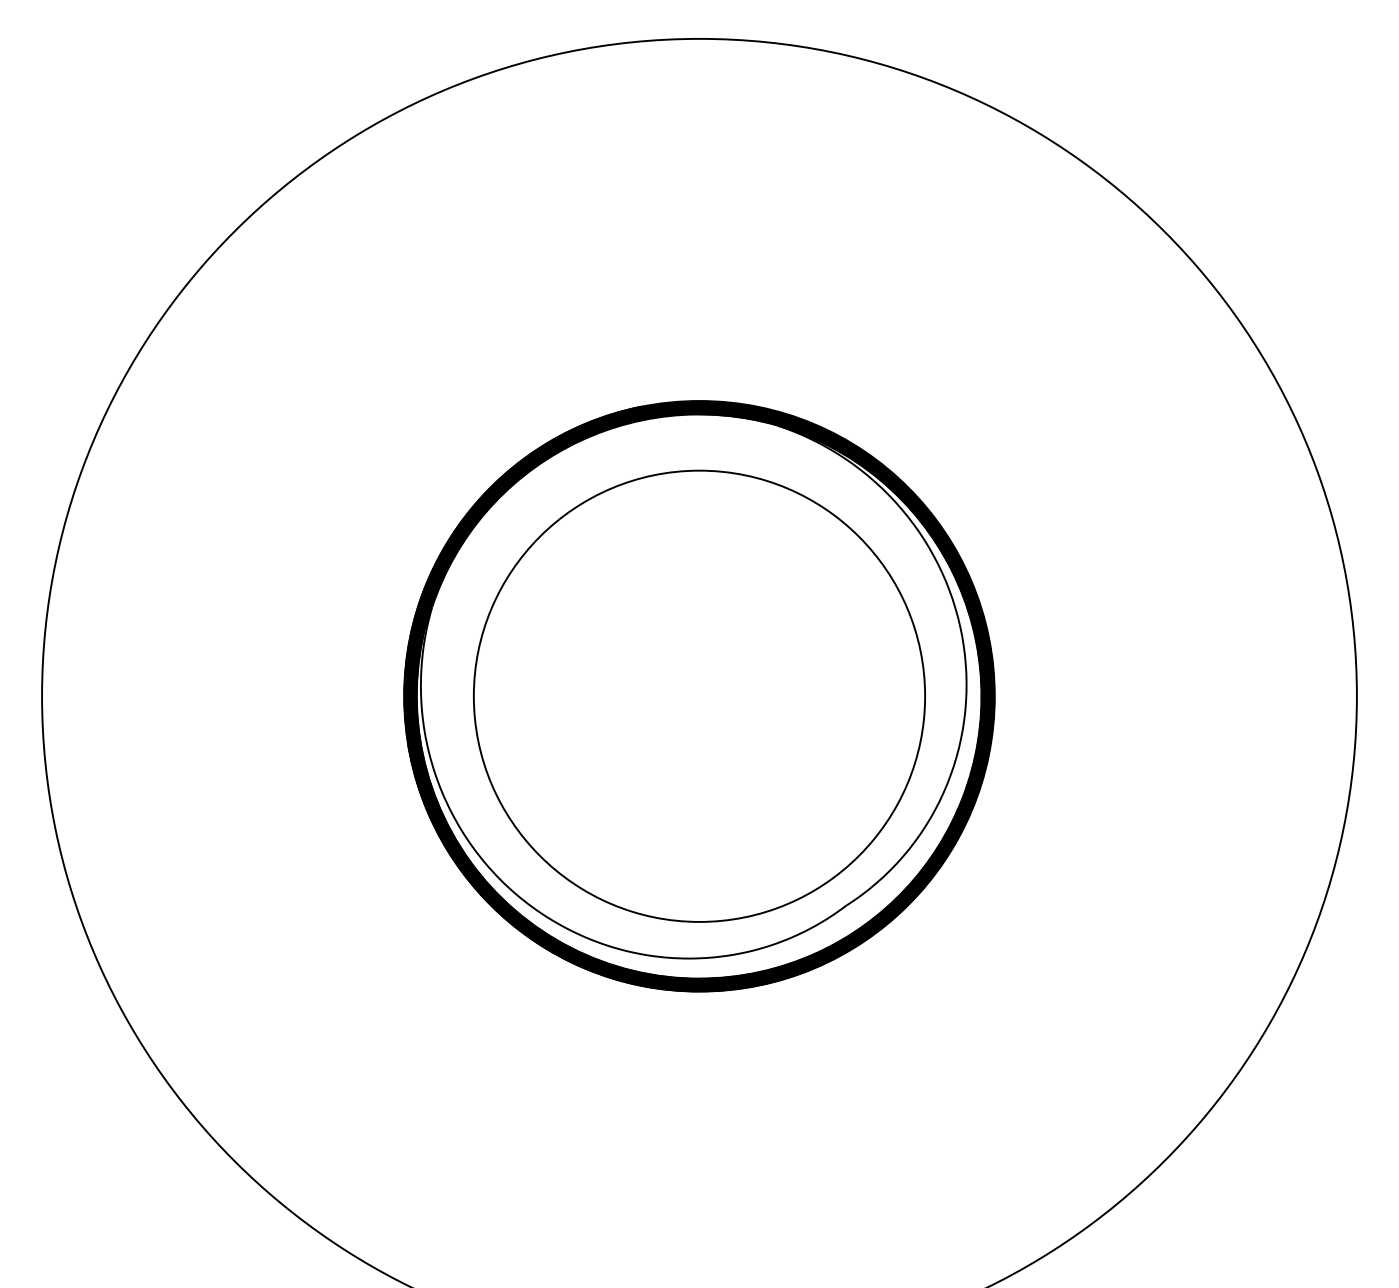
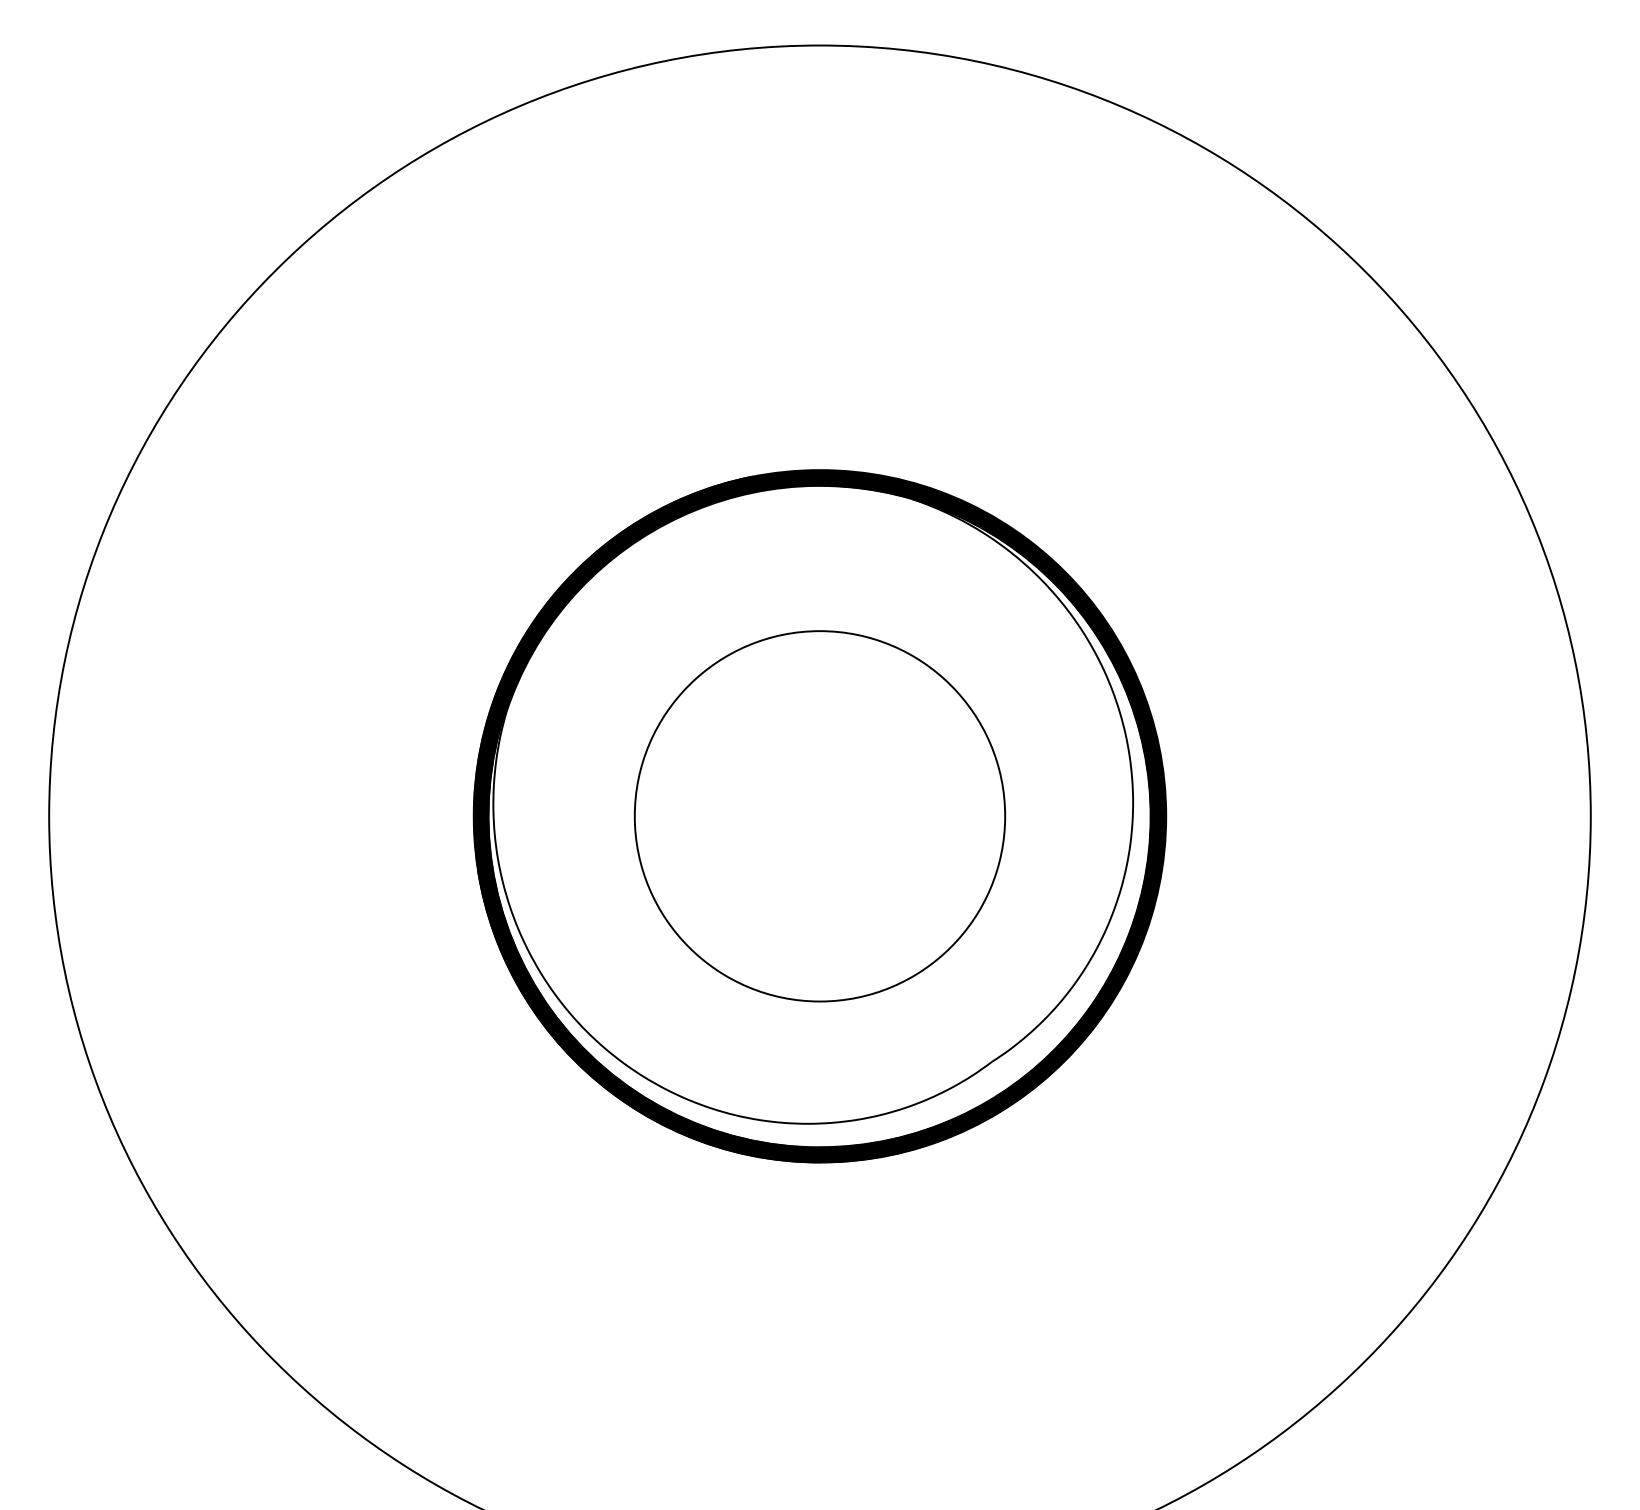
circle: (699, 695) -> (819, 815), size x0.7

